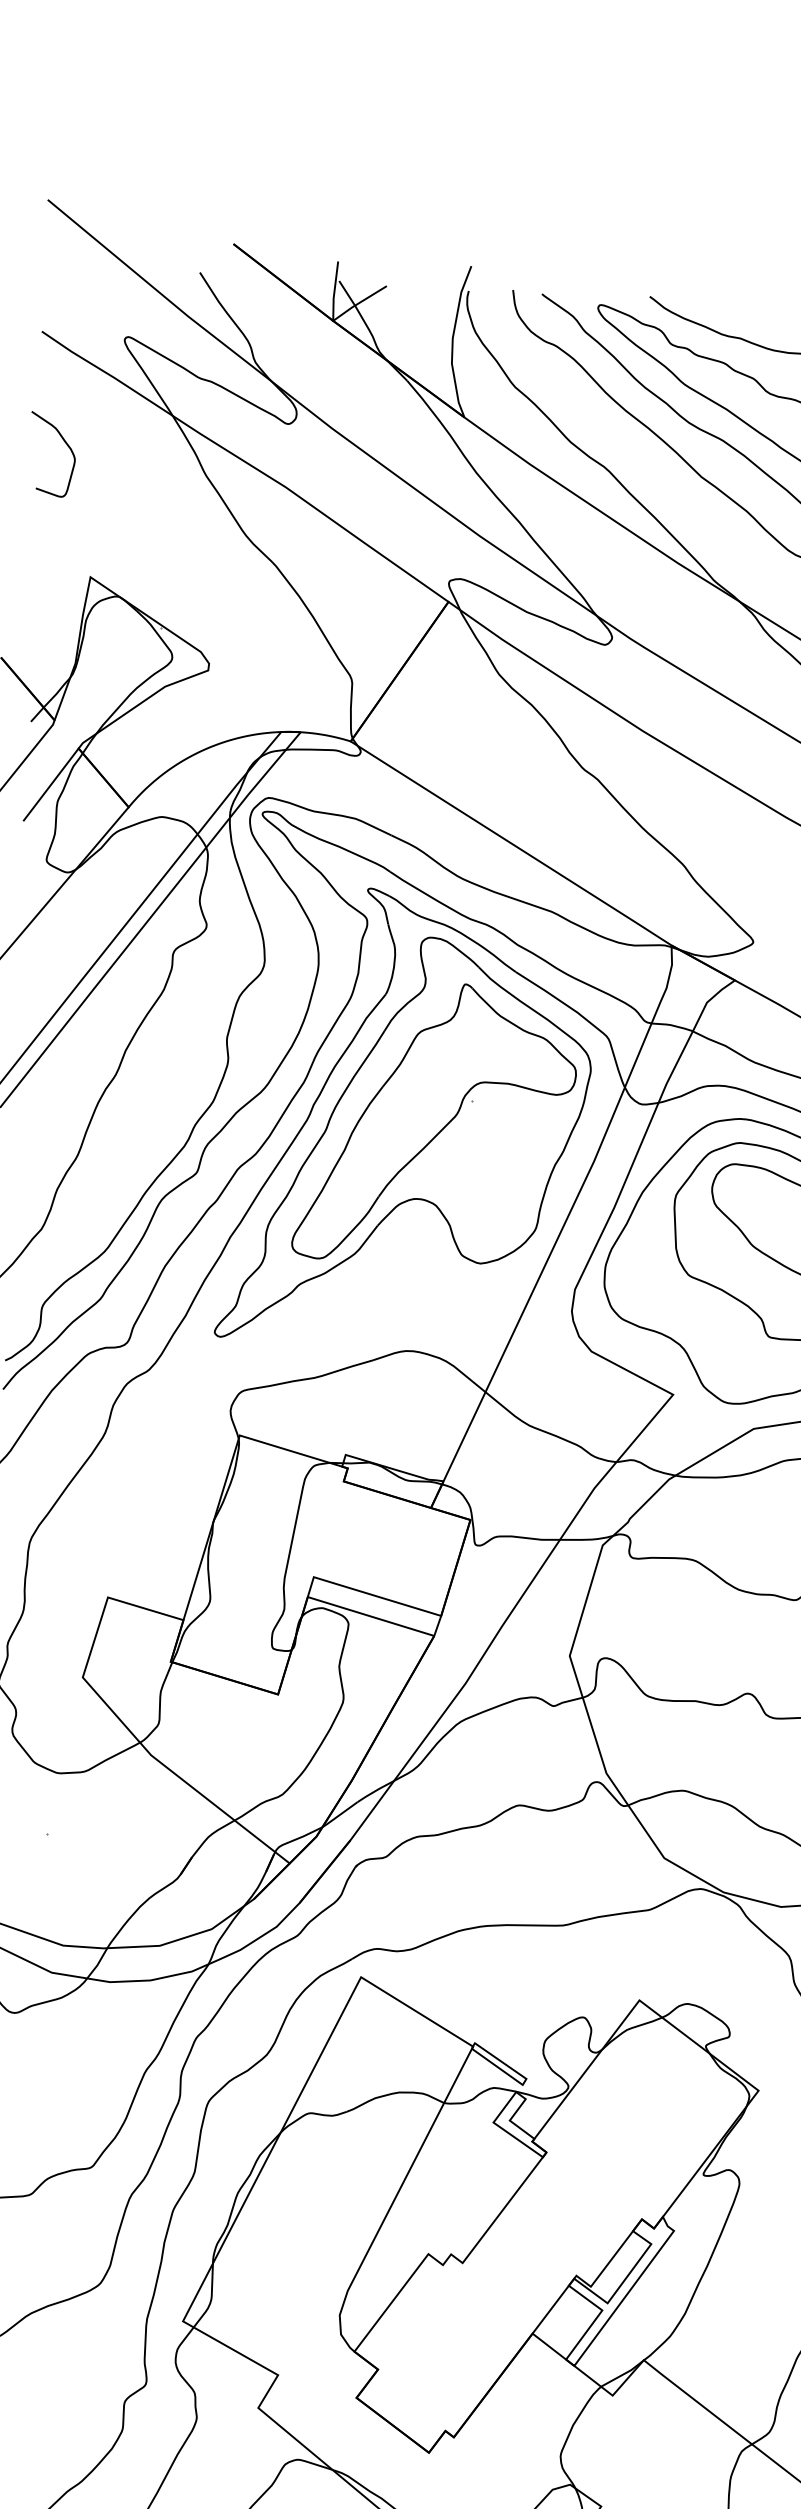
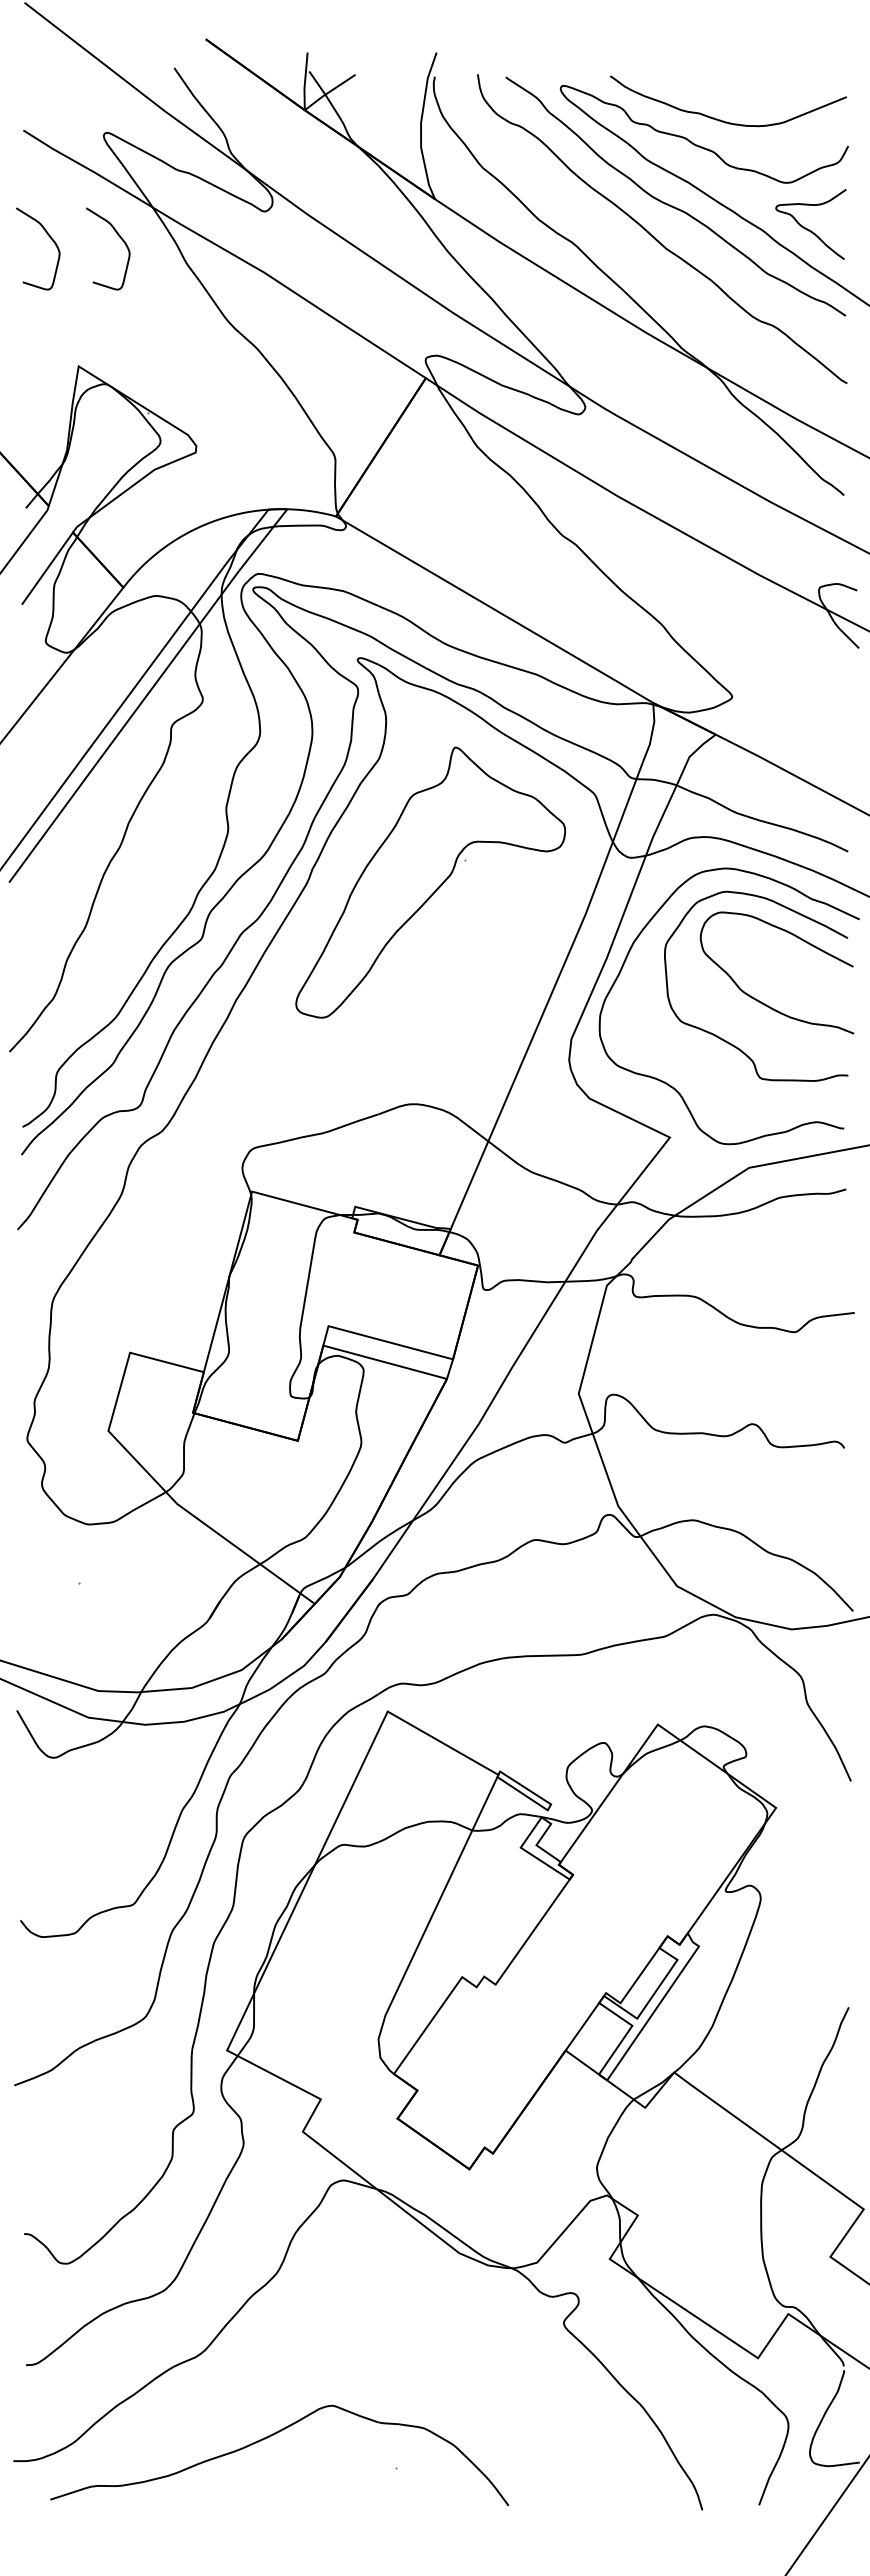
curve: (137, 445) -> (119, 237), added
part: (404, 1139) -> (401, 899), removed

